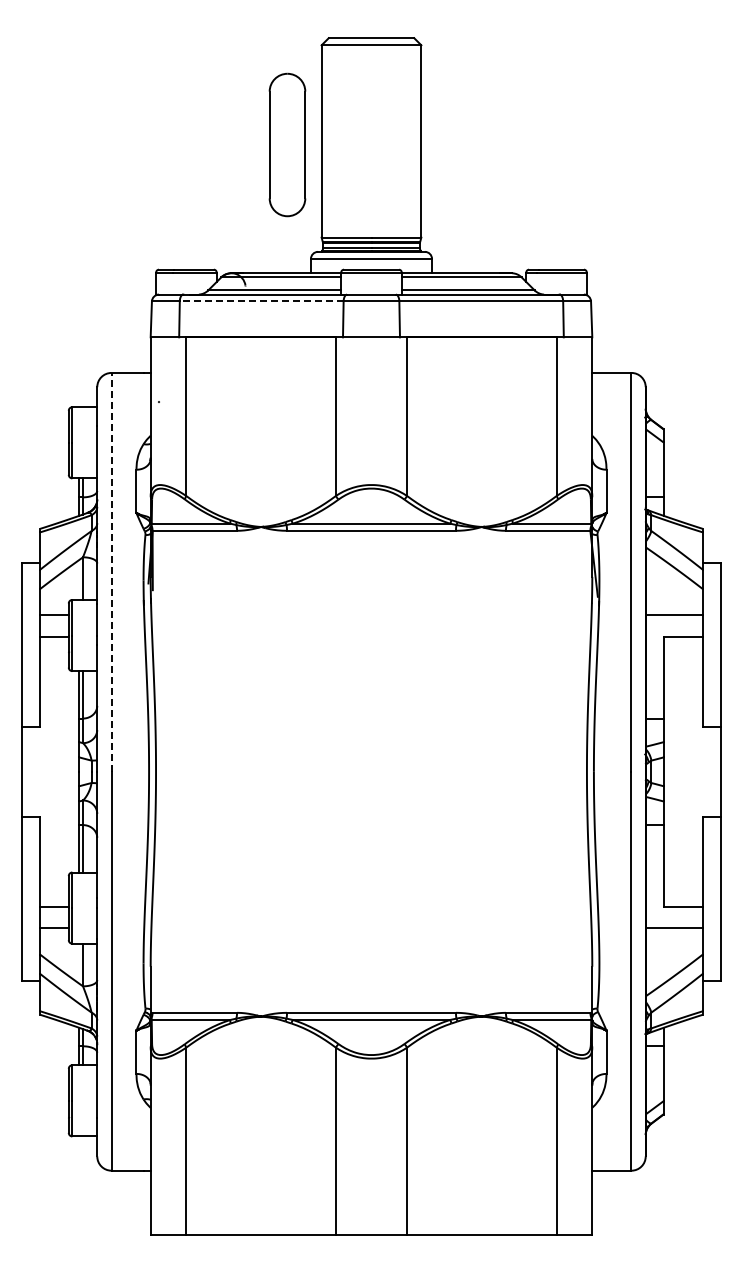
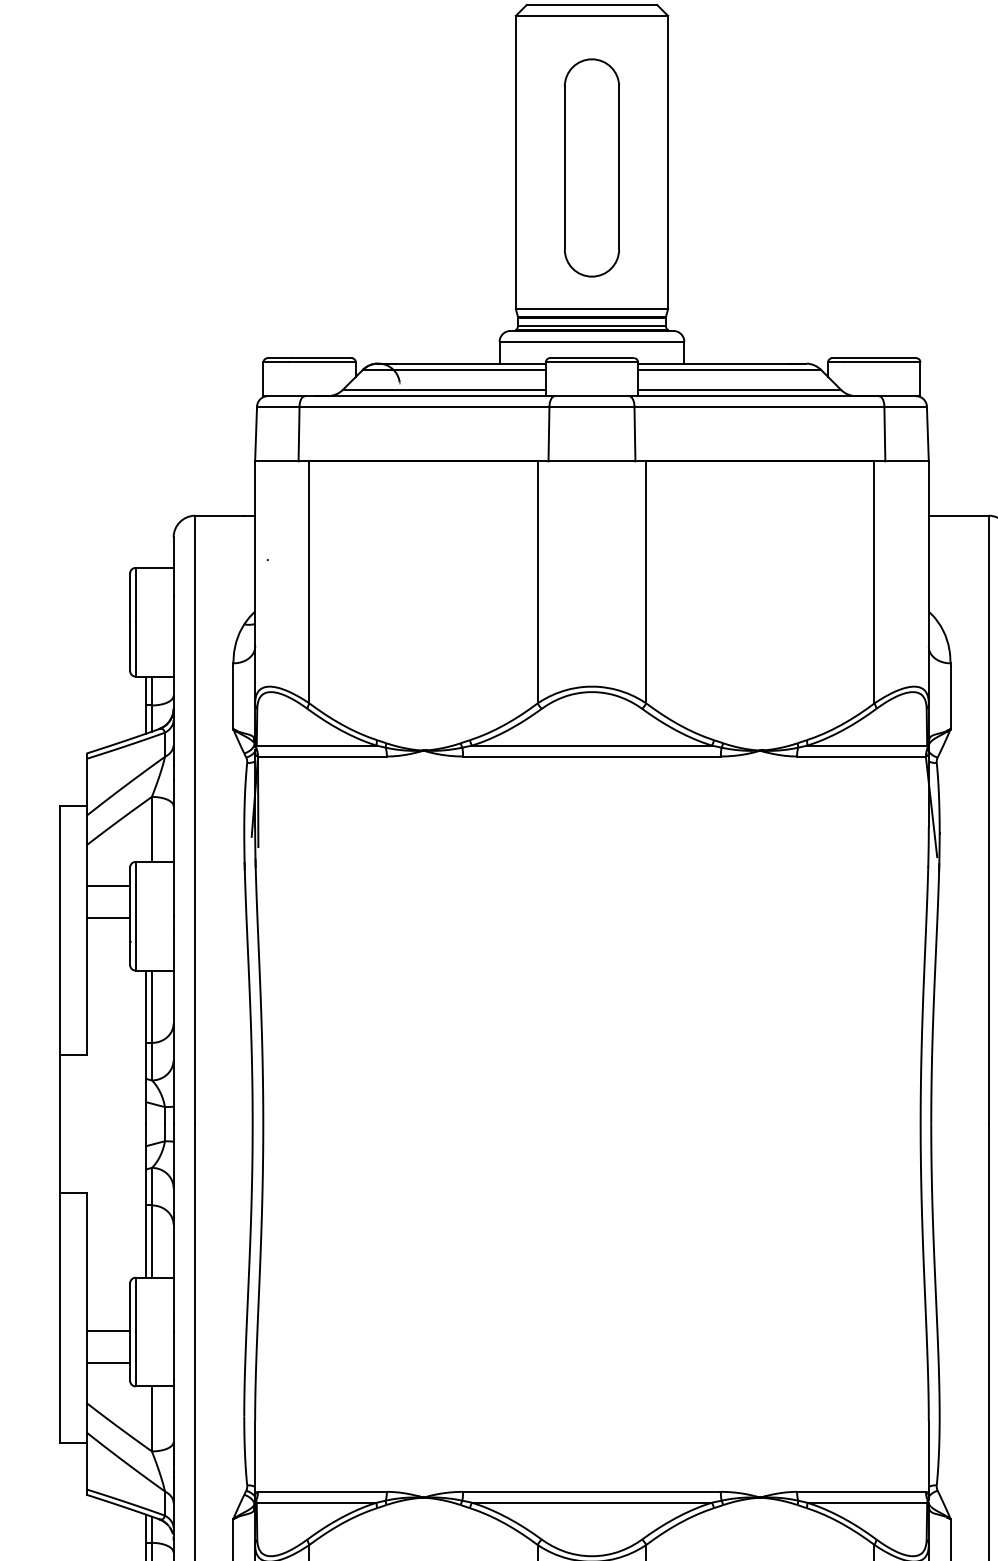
part: (287, 144) -> (591, 167), moved
line: (261, 301) -> (424, 406), dashed -> solid
line: (111, 571) -> (195, 818), dashed -> solid

